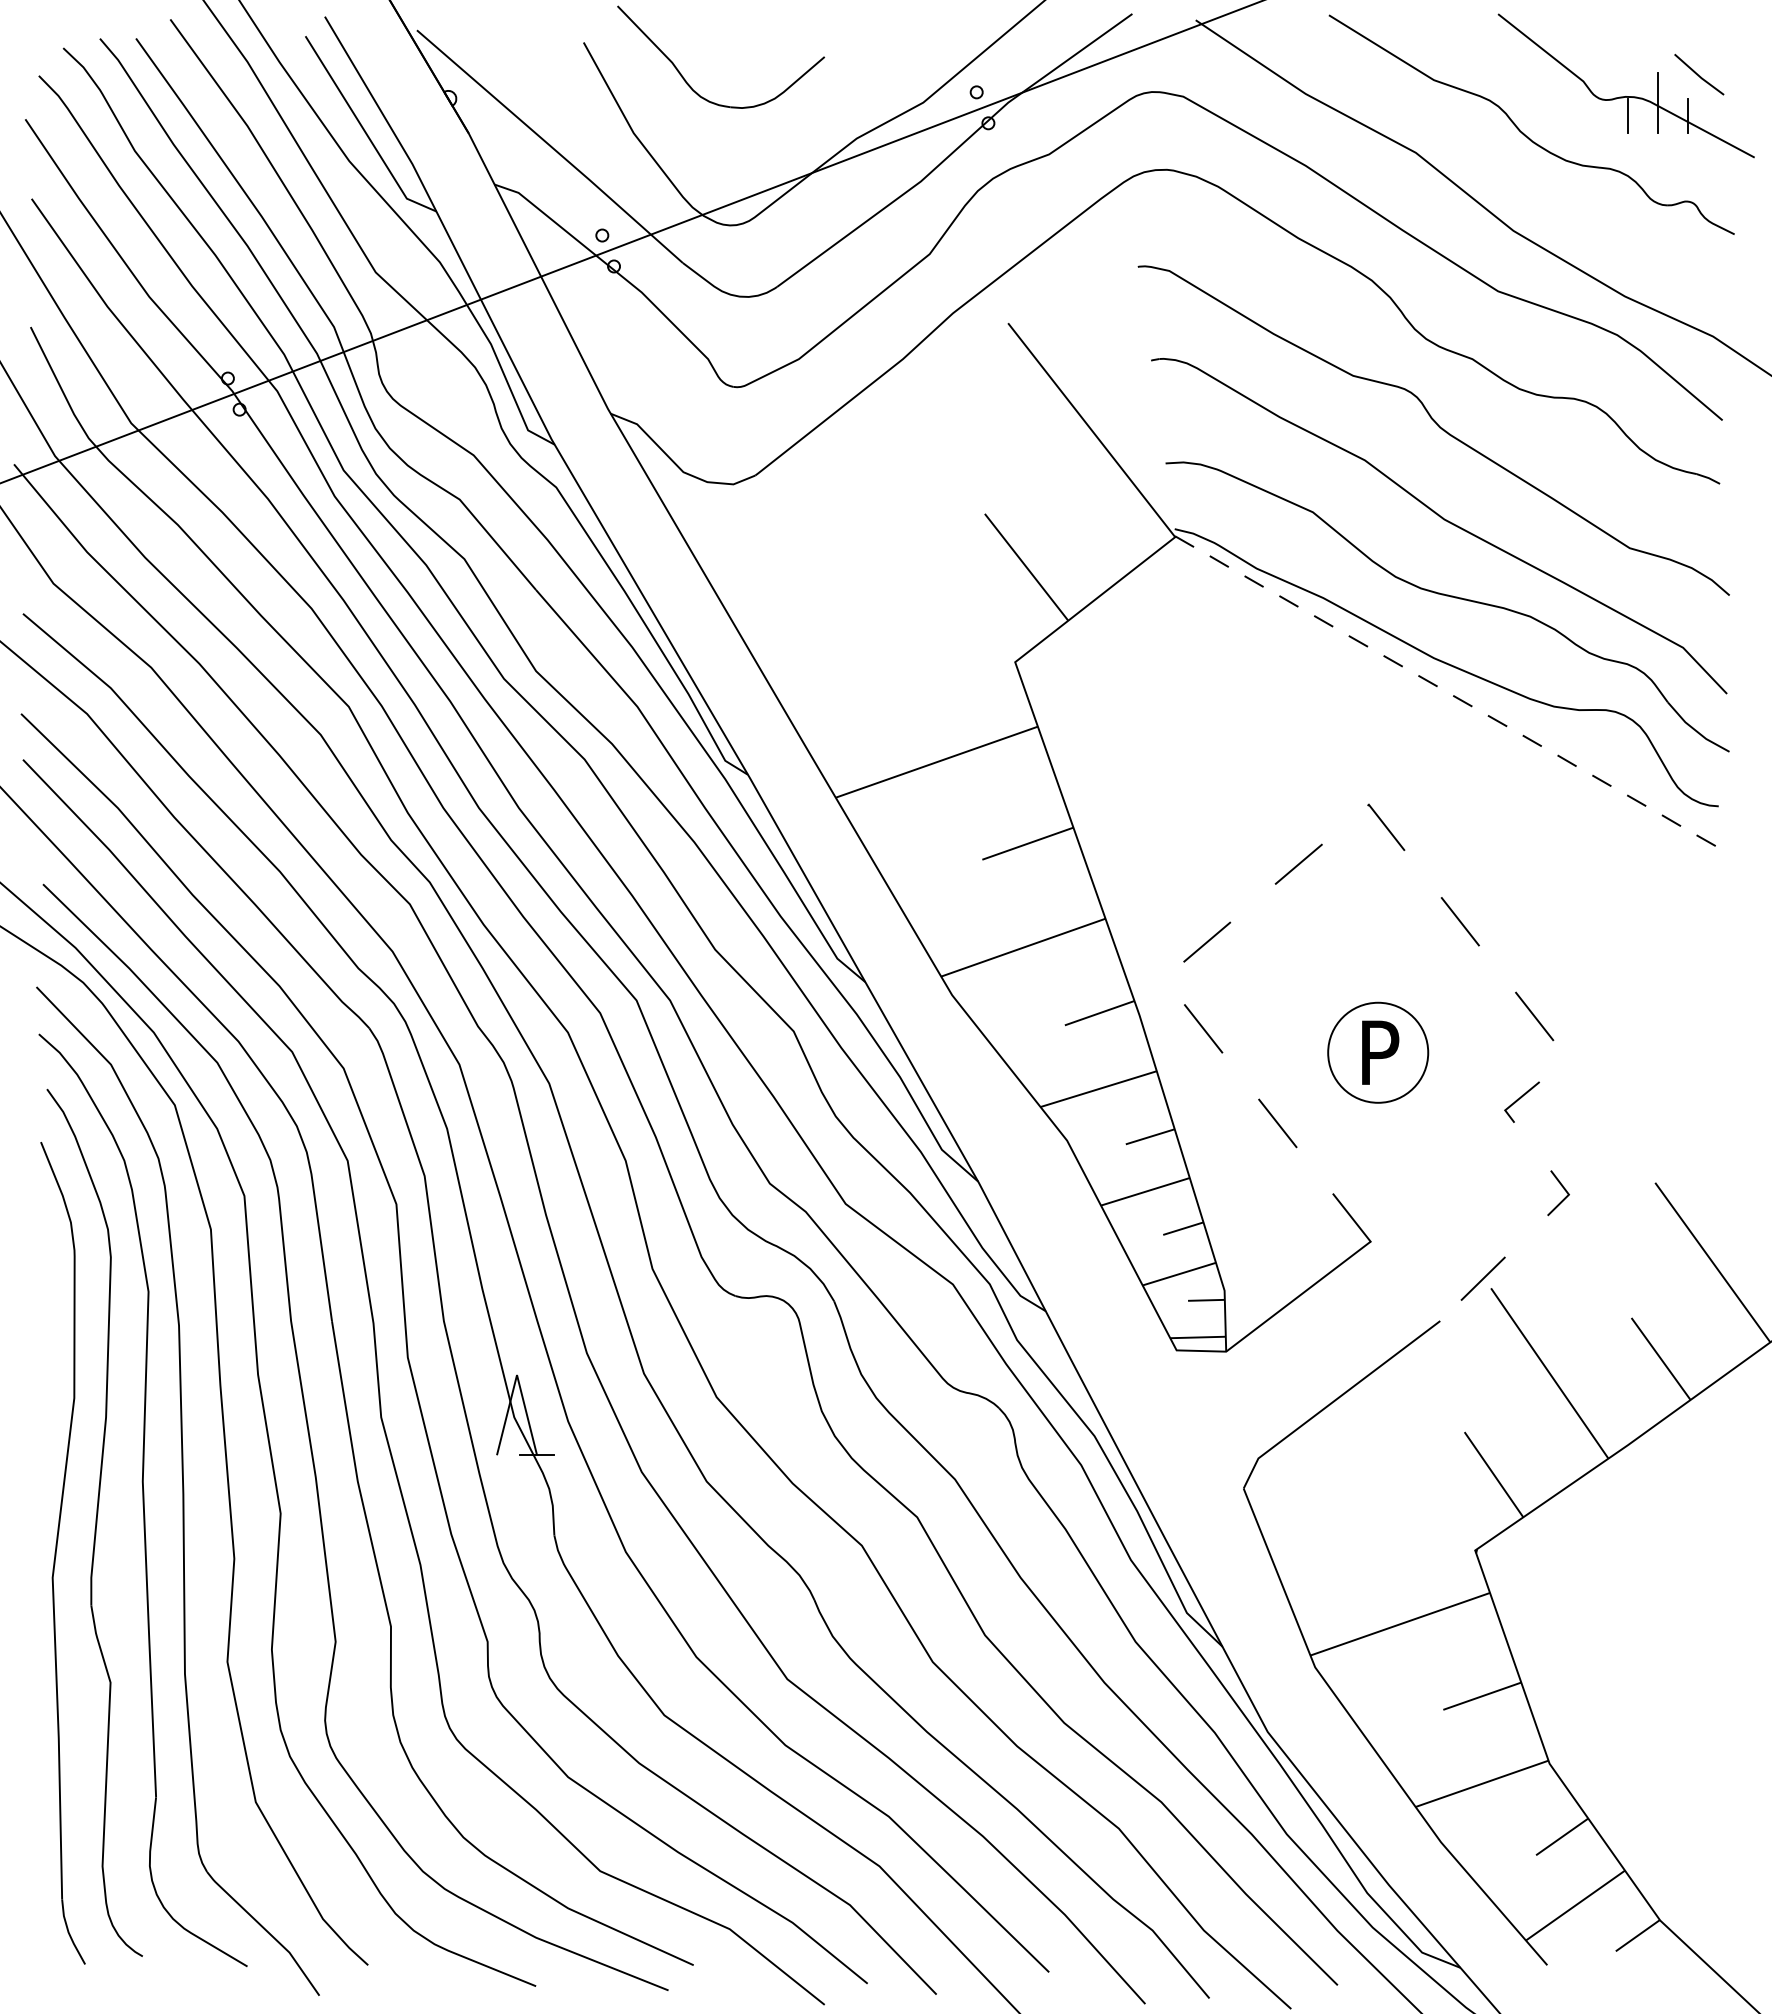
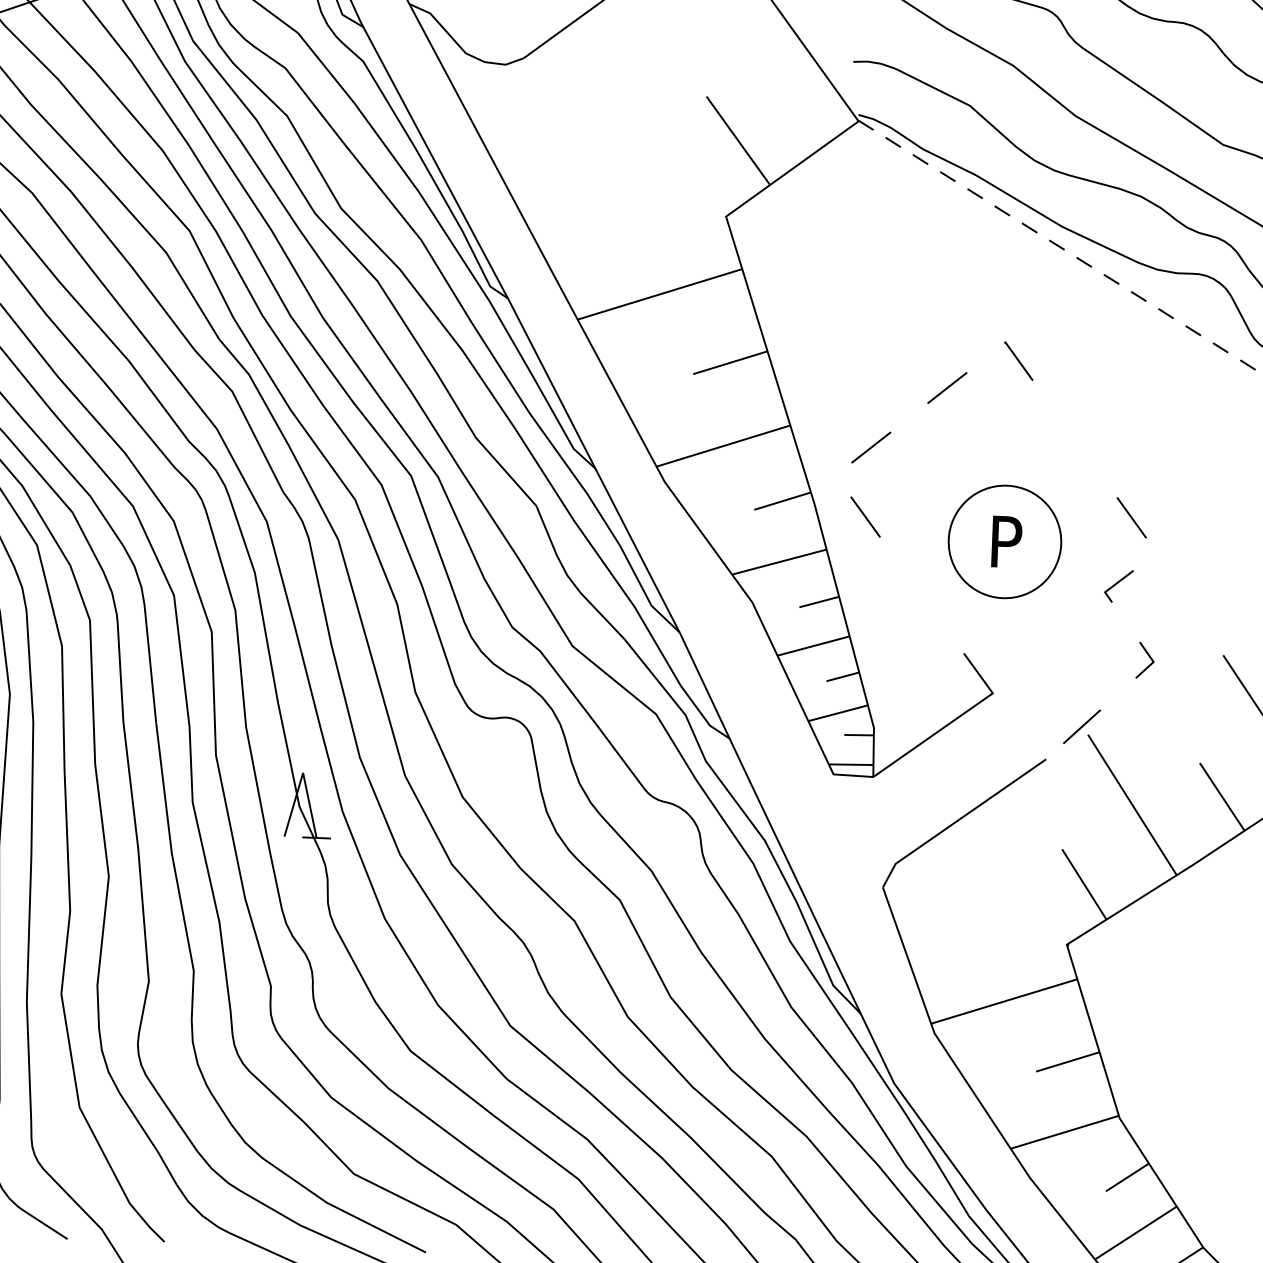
line: (1459, 921) -> (1074, 439), removed
circle: (1378, 1052) -> (1005, 541), size x1.4
line: (1277, 1123) -> (921, 595), removed

